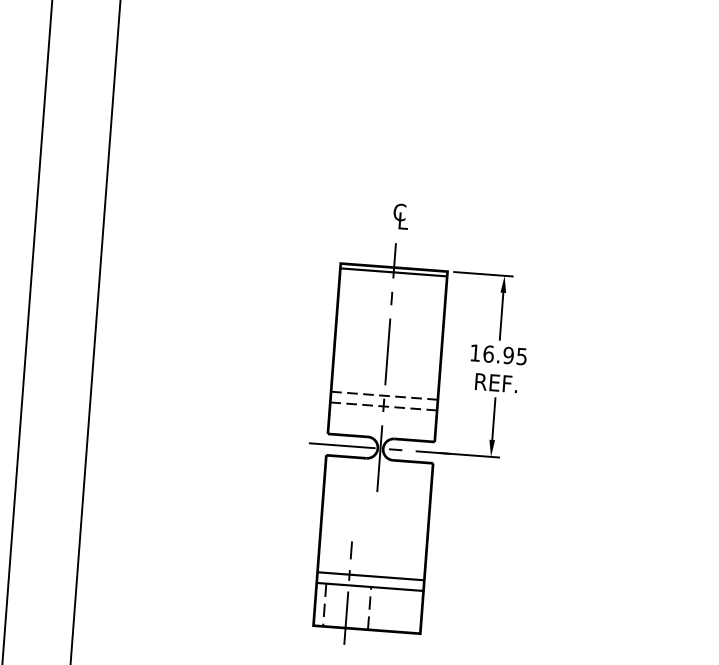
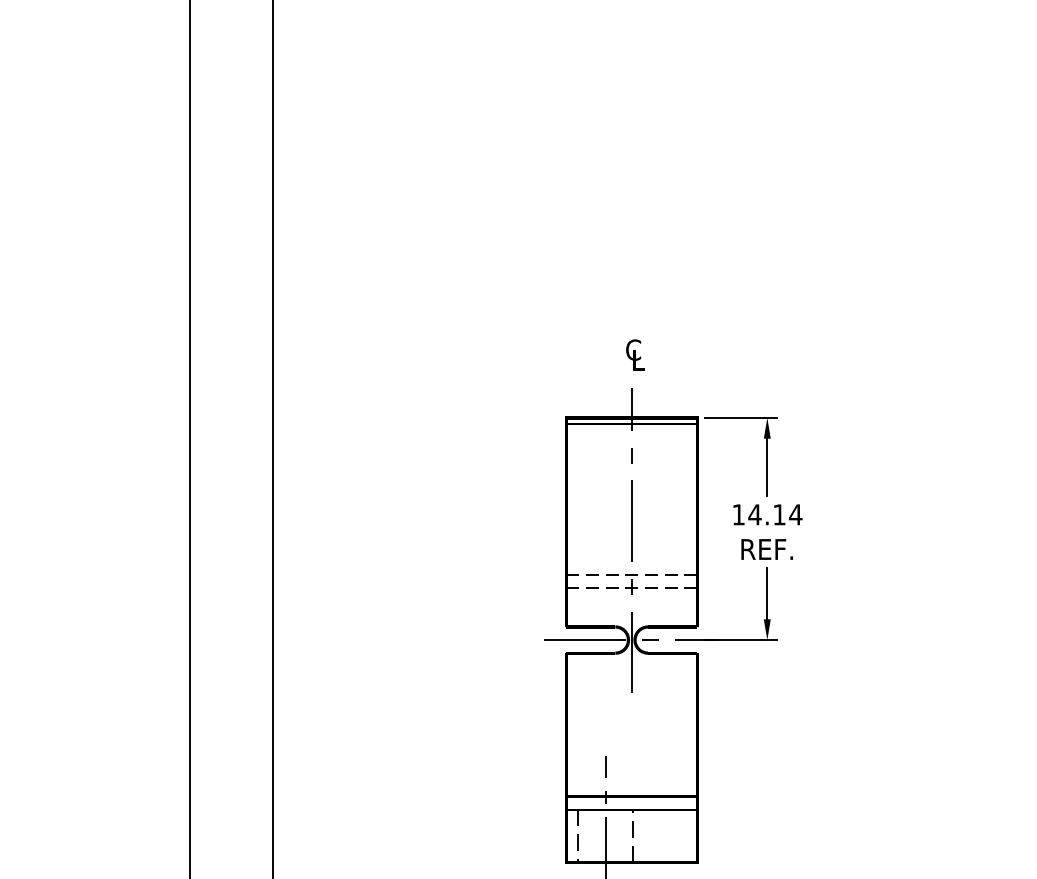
text: (505, 355) -> (775, 514), 16.95 -> 14.14

